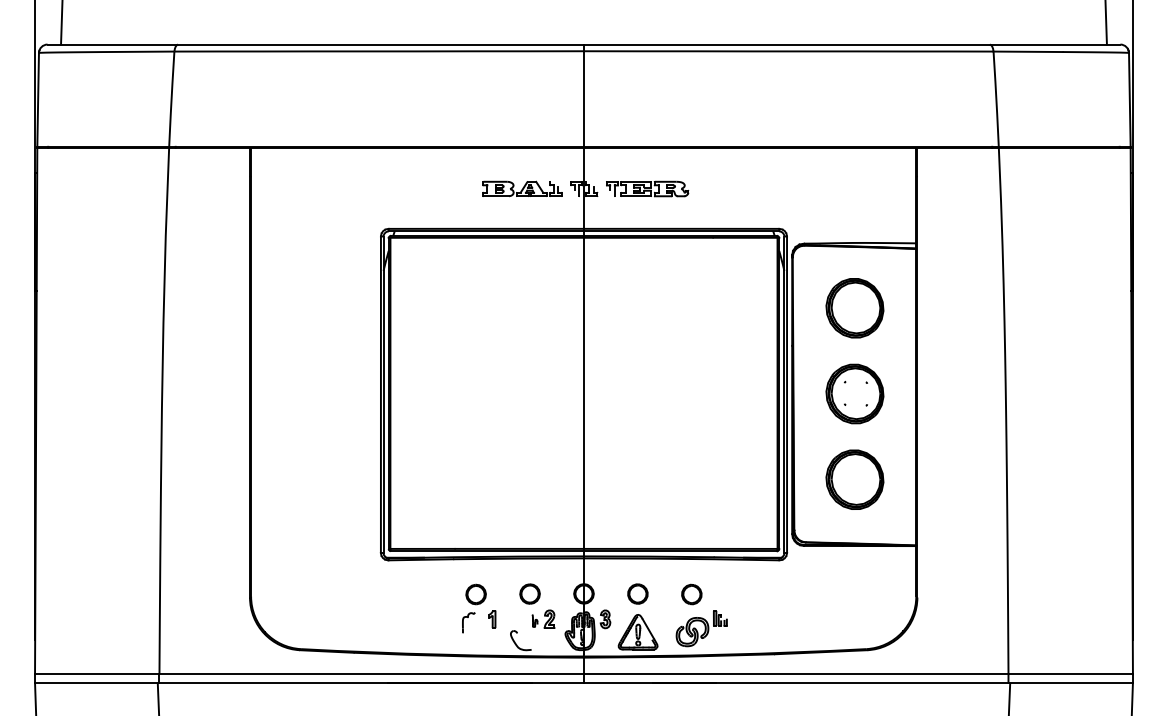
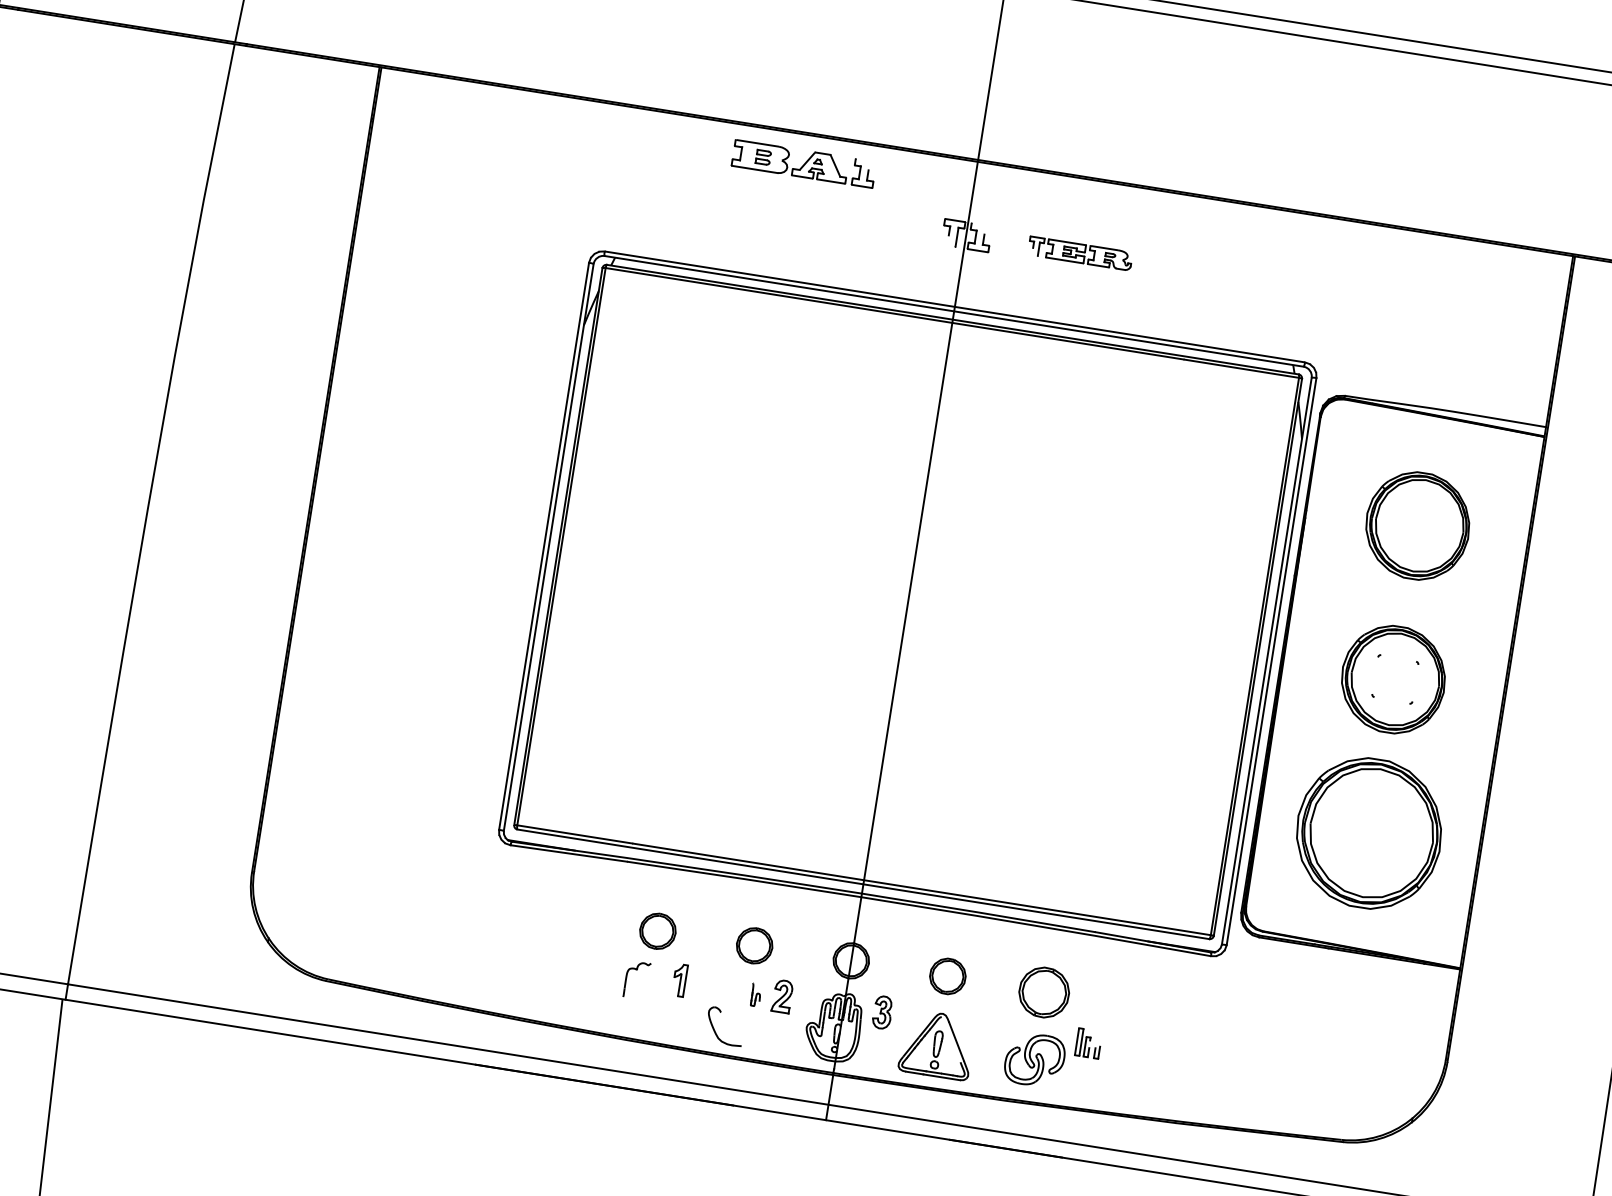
part: (522, 188) -> (804, 162), moved
part: (647, 188) -> (1080, 252), size x0.7
part: (854, 479) -> (1368, 832), size x1.4
part: (691, 594) -> (1043, 992), size x1.4

